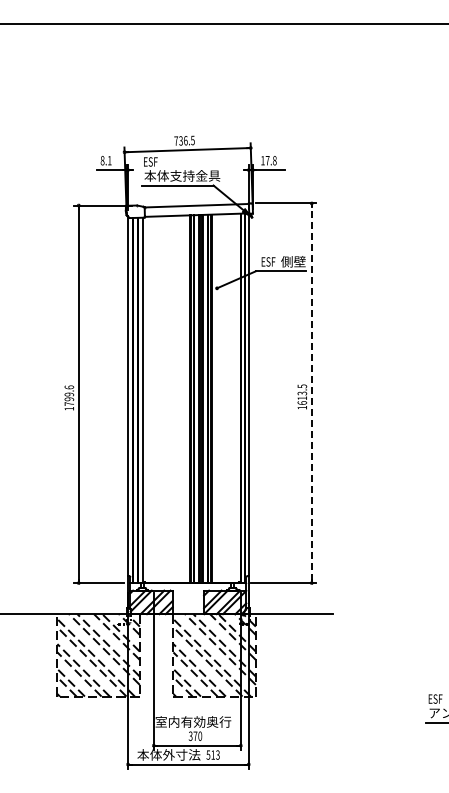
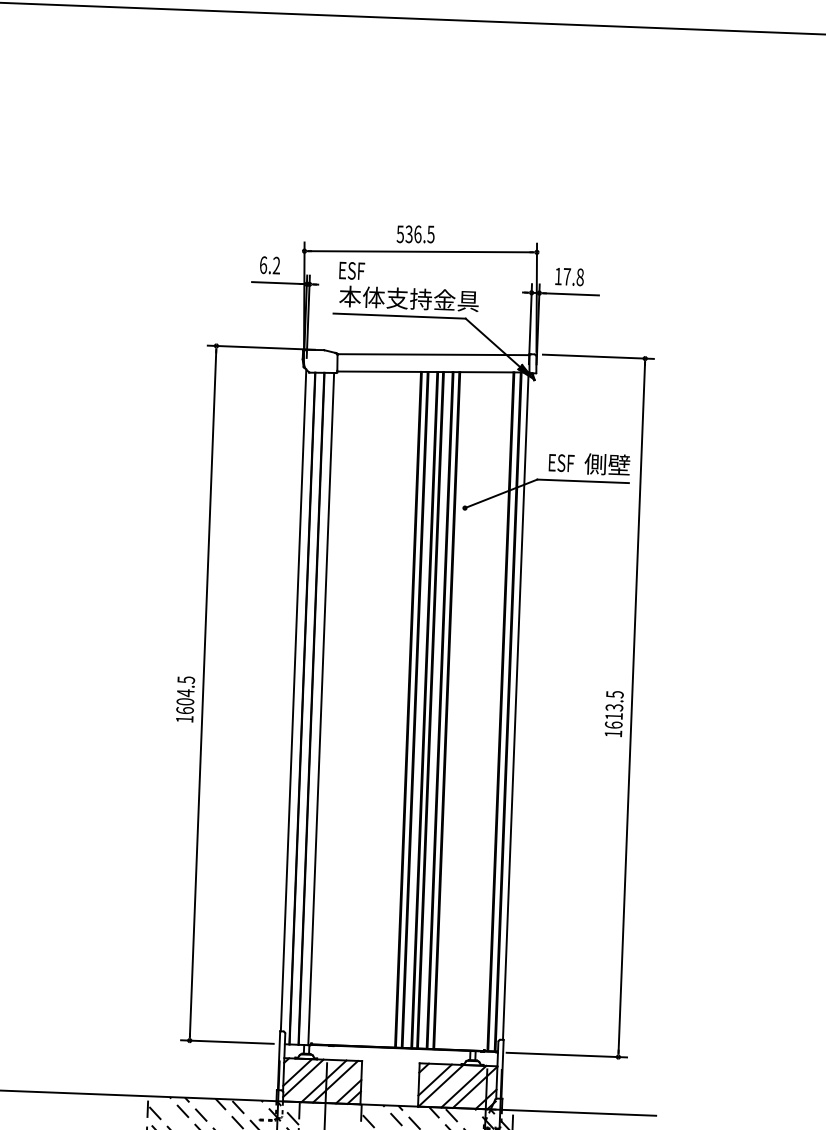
text: (176, 140) -> (400, 233), 736.5 -> 536.5
text: (105, 160) -> (268, 265), 8.1 -> 6.2
line: (311, 392) -> (631, 706), dashed -> solid
text: (69, 395) -> (185, 694), 1799.6 -> 1604.5

